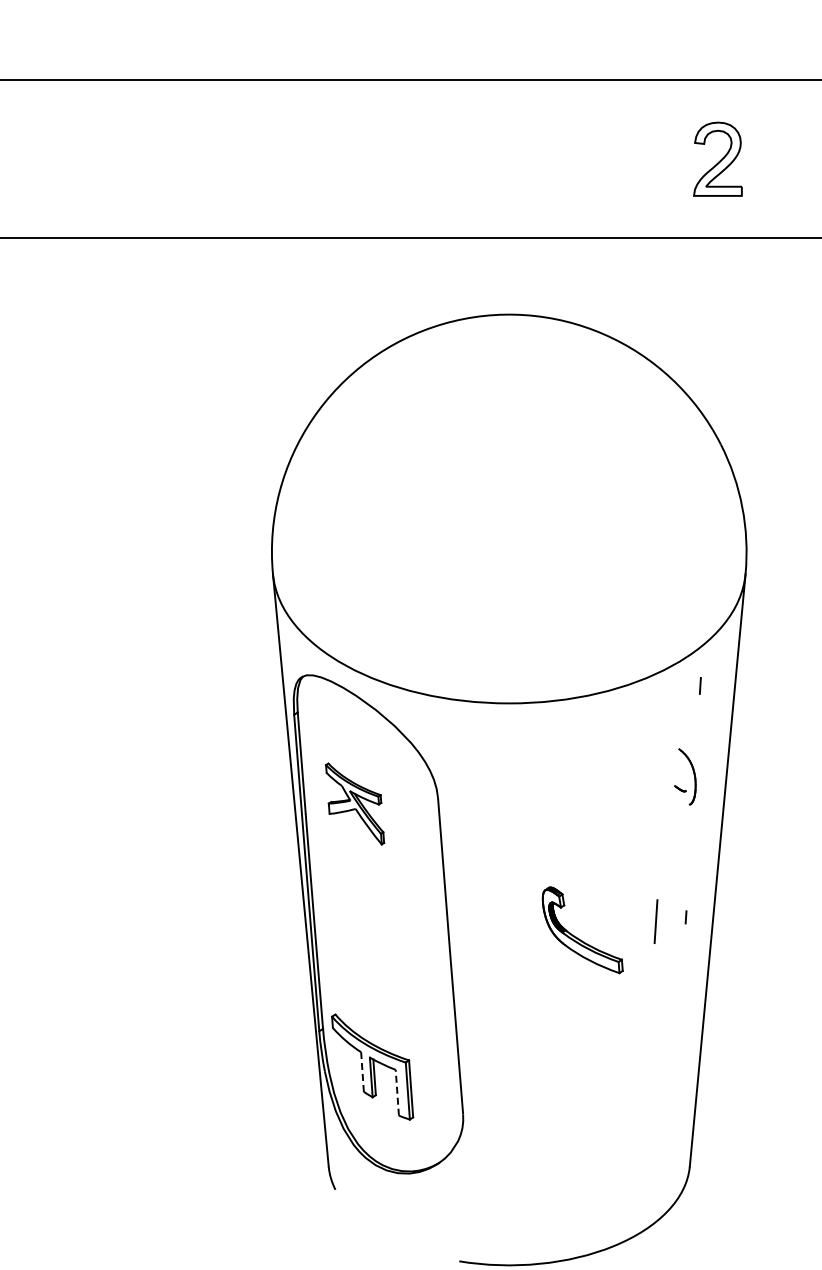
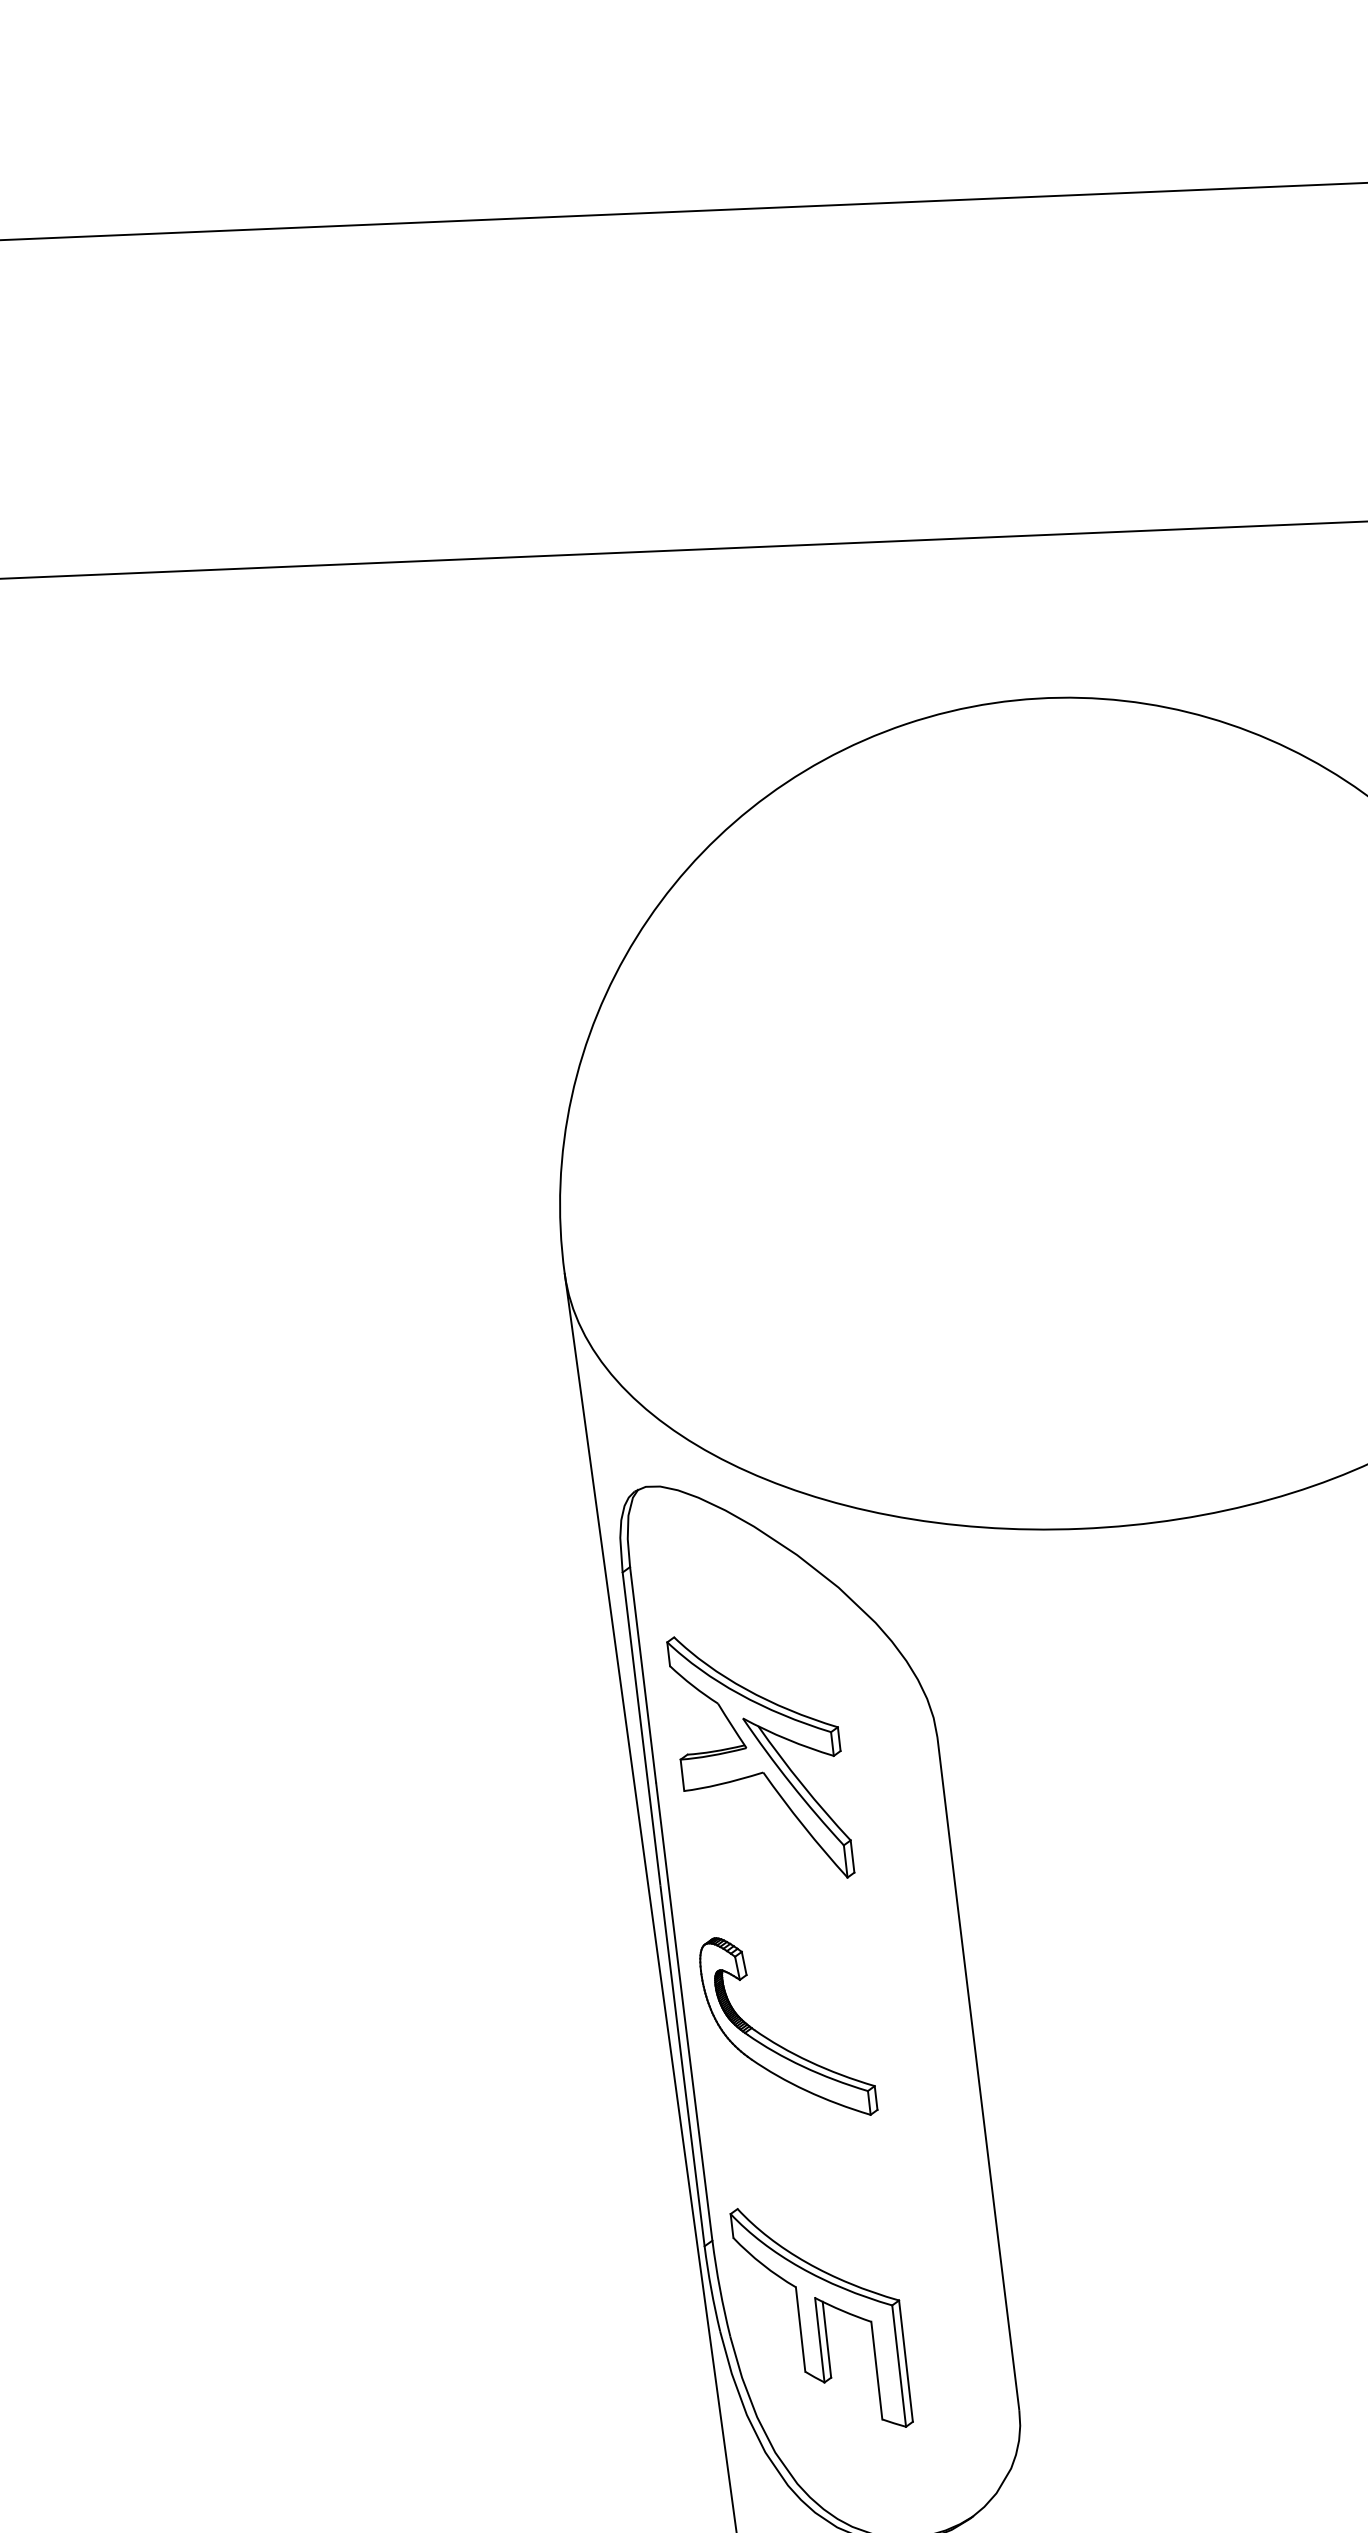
part: (354, 803) -> (759, 1756), size x1.43
part: (576, 936) -> (775, 2040), moved
line: (362, 1072) -> (800, 2330), dashed -> solid
line: (397, 1092) -> (877, 2370), dashed -> solid

